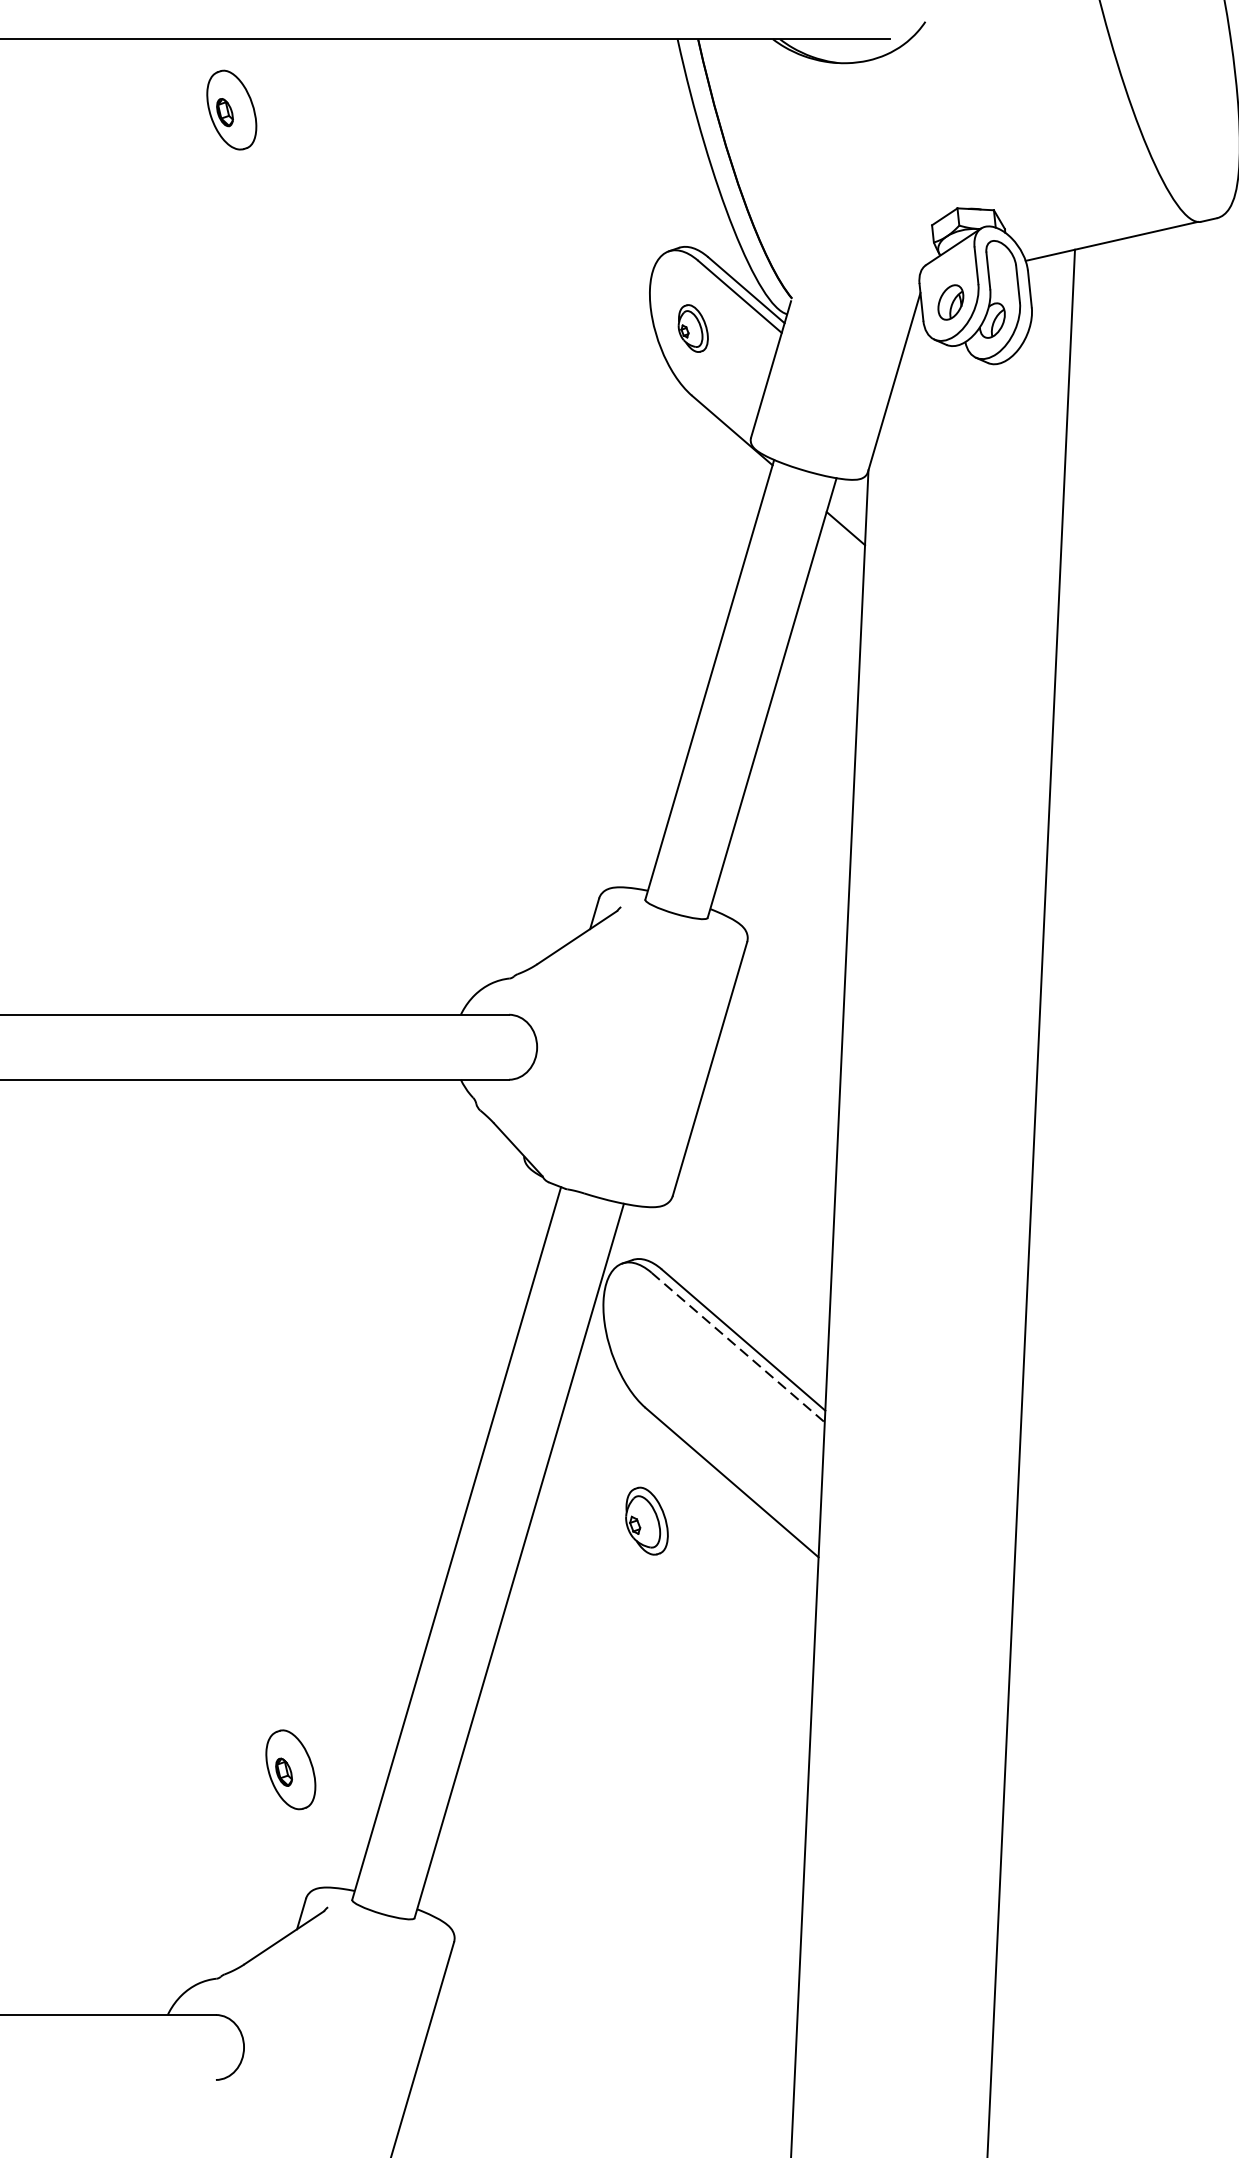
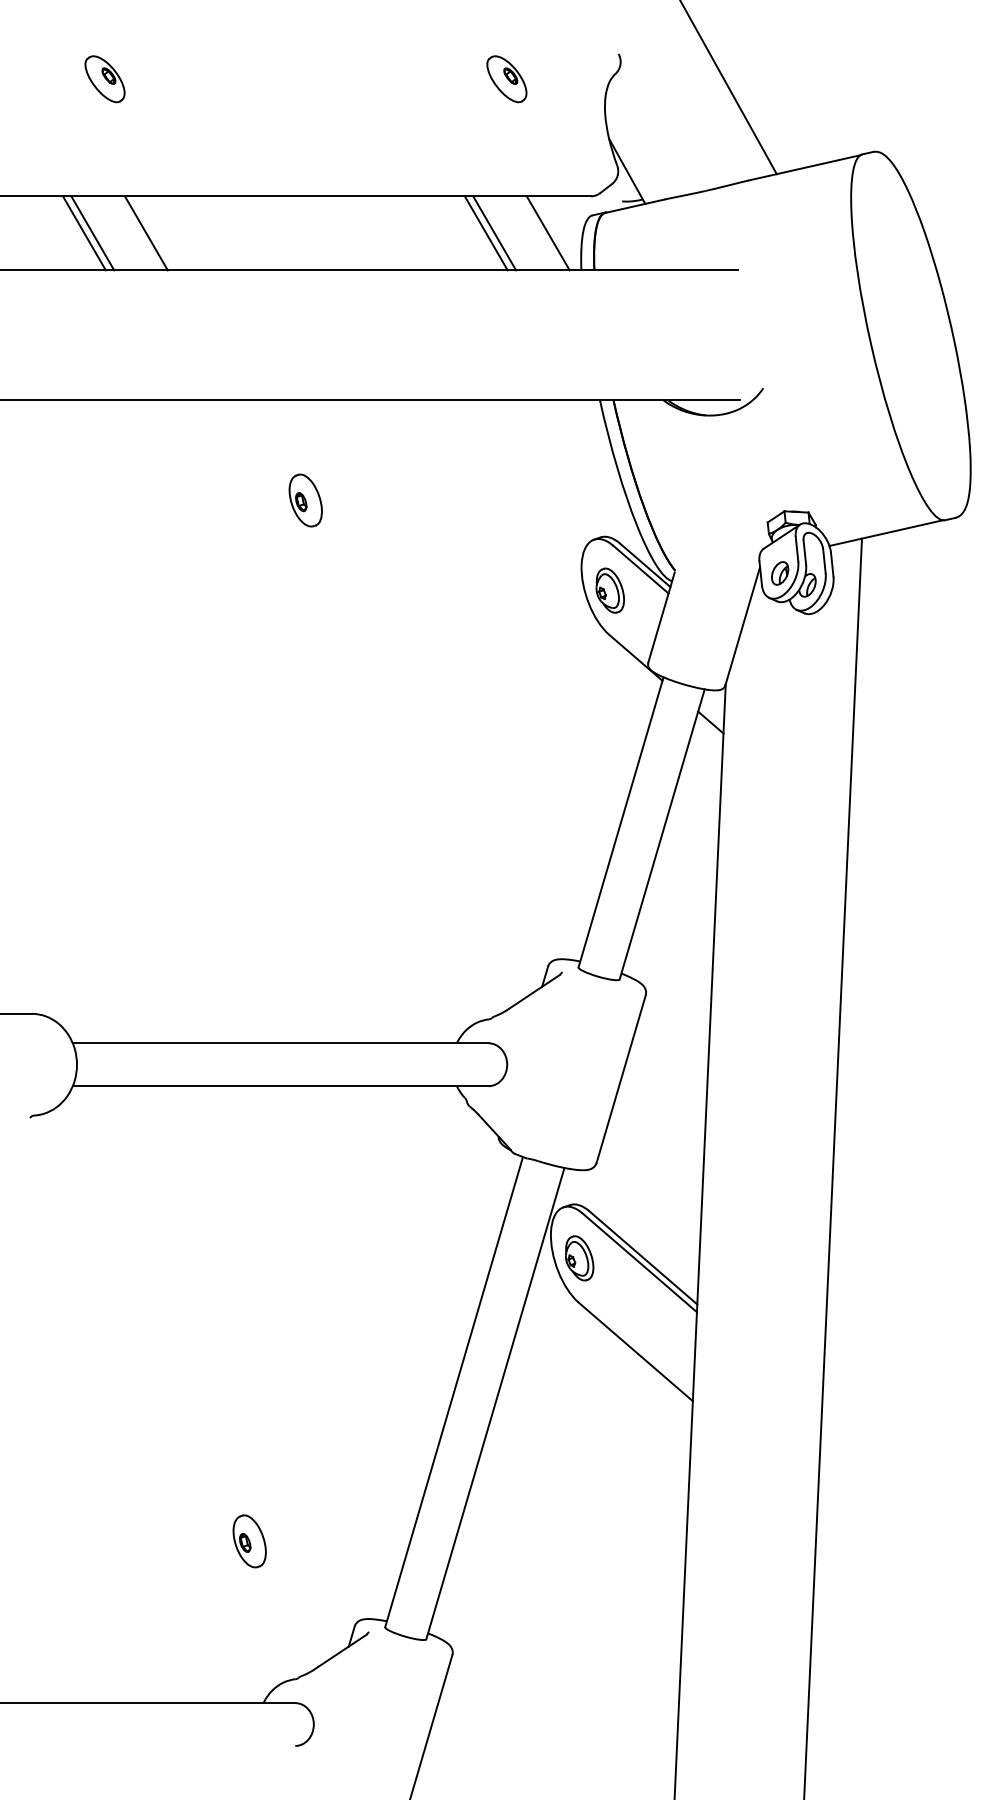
part: (231, 110) -> (305, 500), moved
part: (692, 328) -> (609, 590), size x1.43
line: (739, 1348) -> (640, 1263), dashed -> solid
part: (646, 1521) -> (579, 1258), moved
part: (290, 1769) -> (249, 1541), moved

